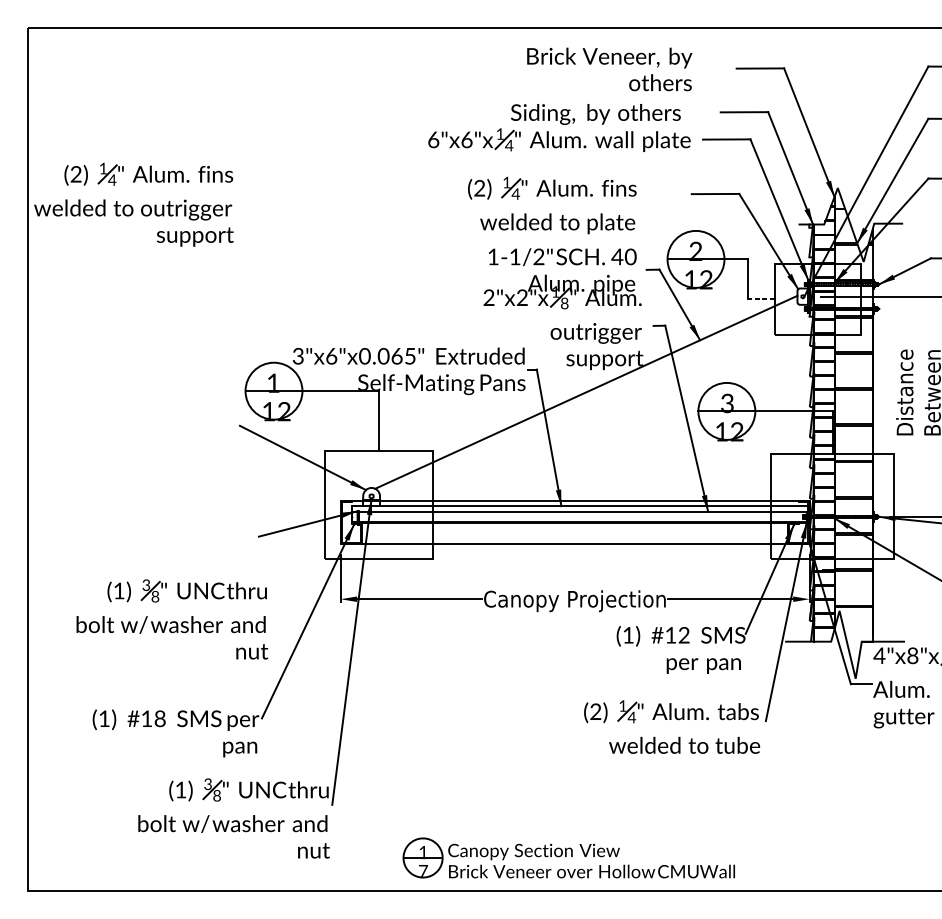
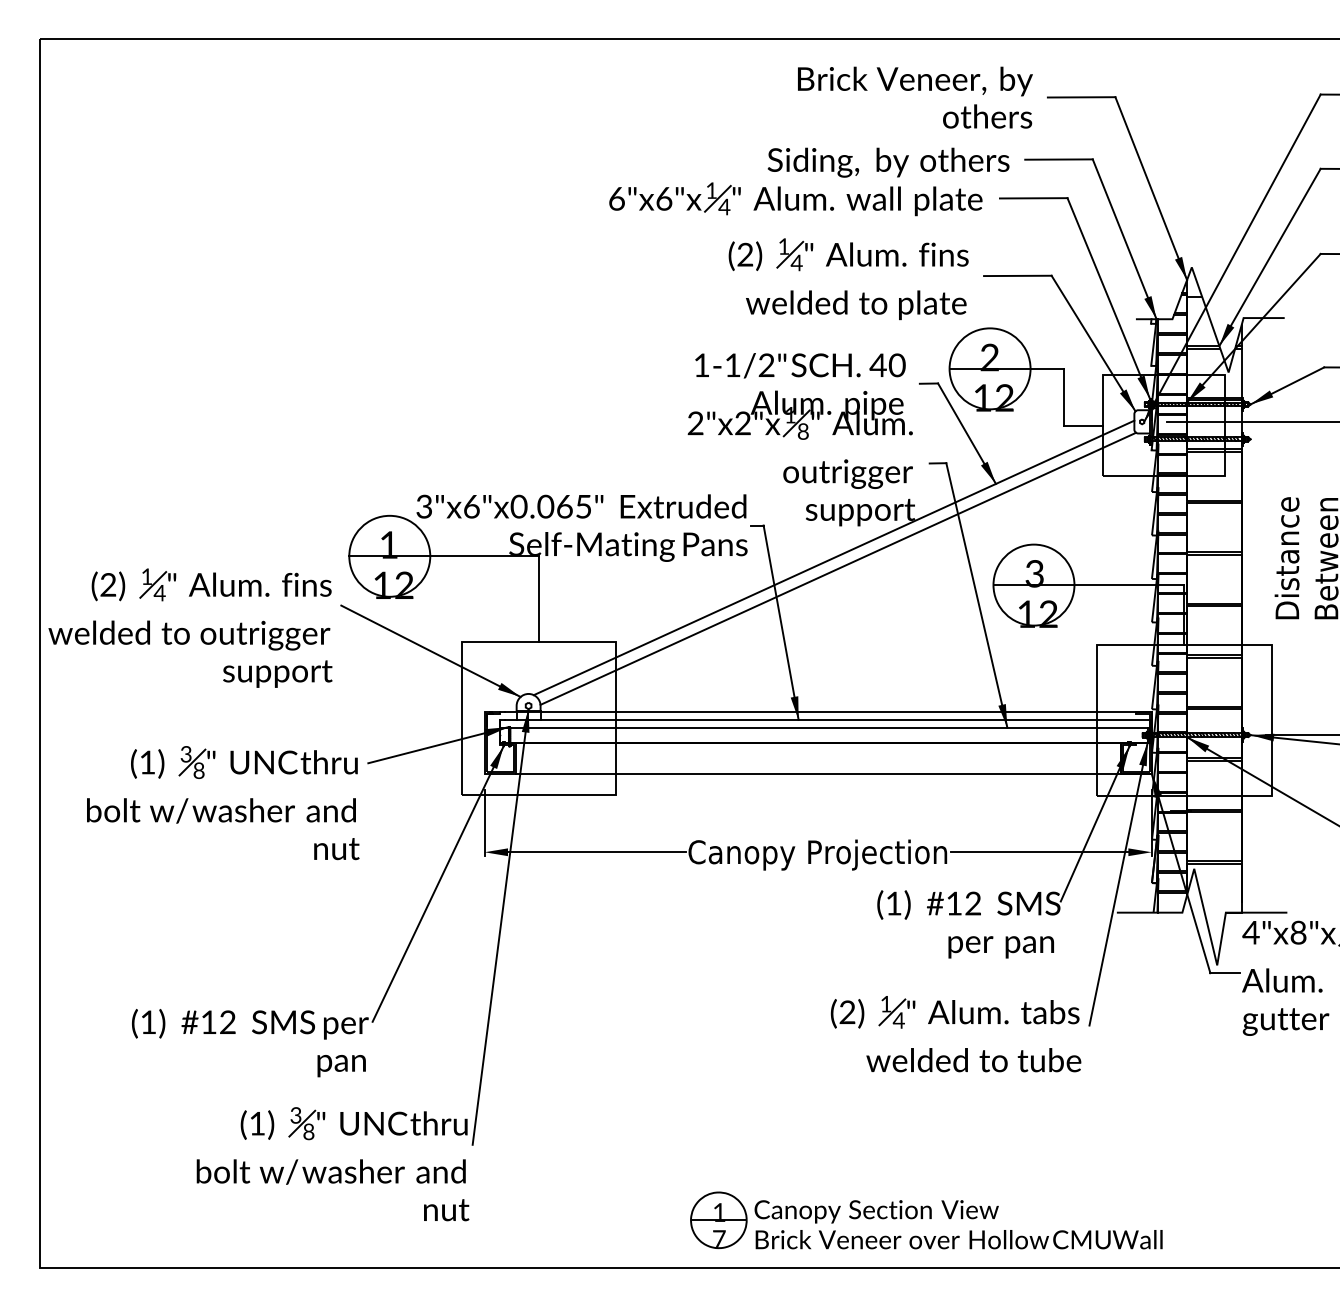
text: (609, 69) -> (915, 97), moved
text: (595, 114) -> (888, 162), moved
part: (133, 204) -> (190, 627), moved
part: (551, 213) -> (847, 290), moved
line: (760, 299) -> (1082, 425), dashed -> solid
line: (589, 399) -> (838, 568), added
part: (172, 619) -> (223, 803), moved
text: (159, 719) -> (227, 1023), #18 -> #12
part: (569, 858) -> (926, 1220), moved

